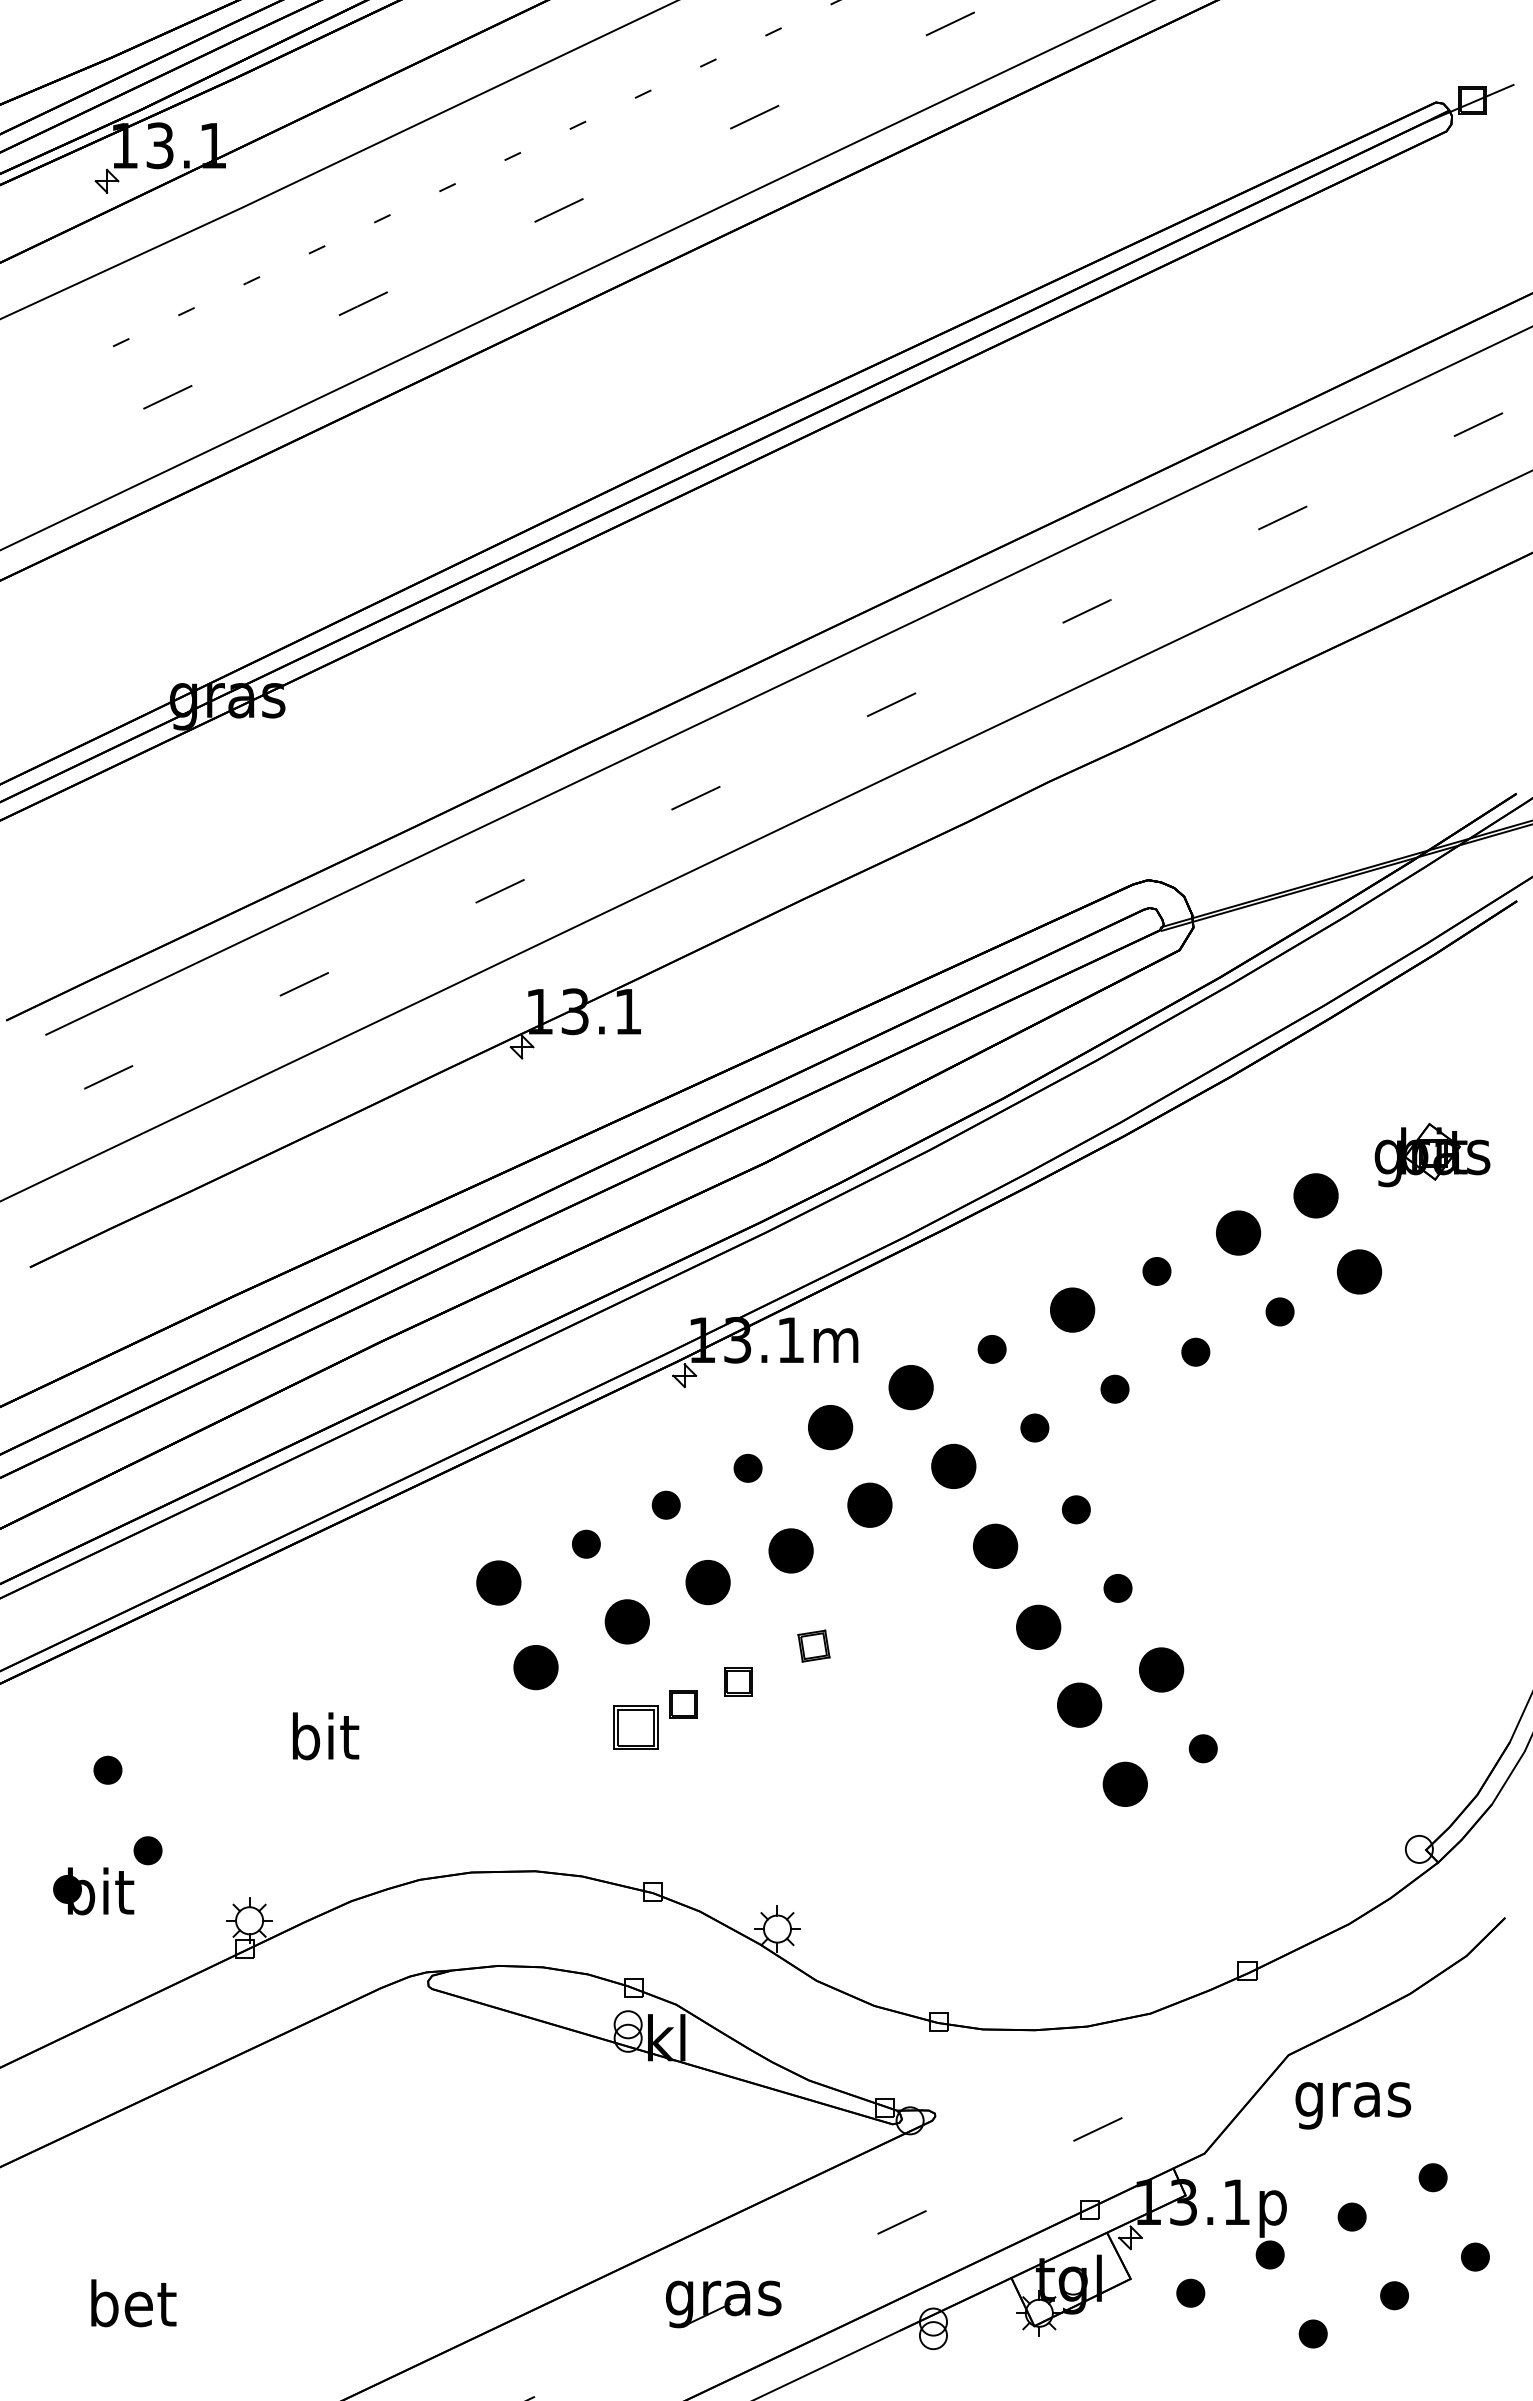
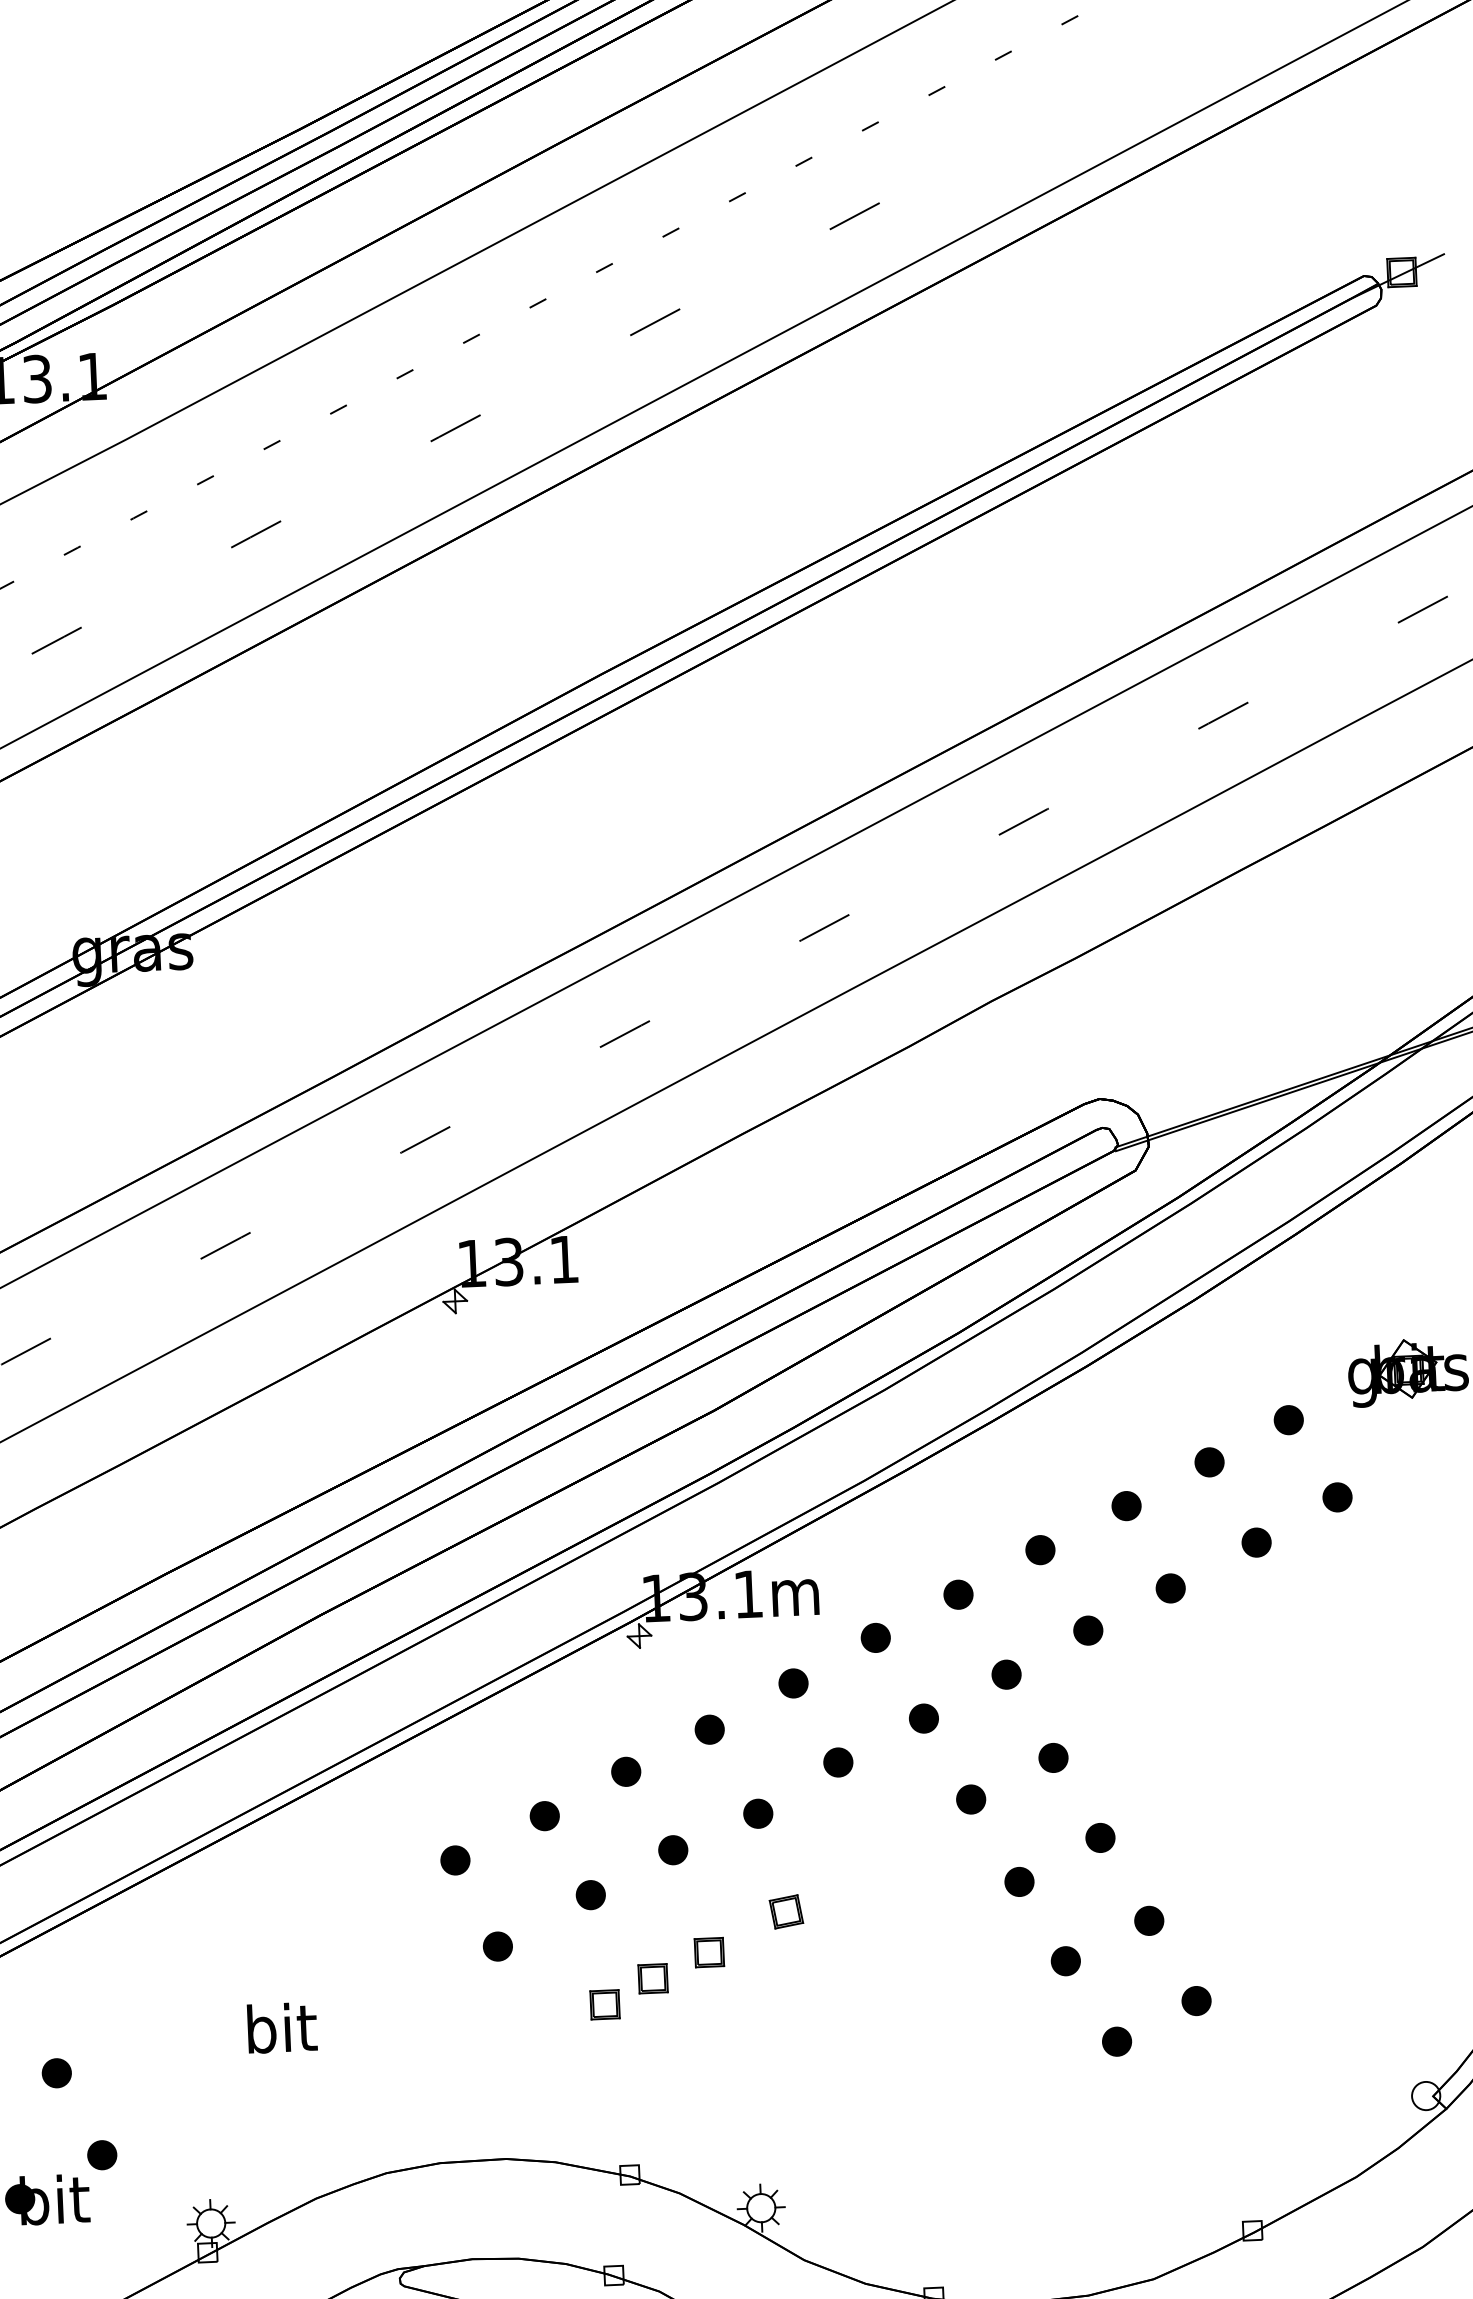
part: (1315, 1195) -> (1288, 1419), size x0.62
part: (1237, 1232) -> (1208, 1461), size x0.62
part: (1359, 1271) -> (1337, 1496), size x0.62
part: (1072, 1309) -> (1040, 1549), size x0.62
part: (910, 1386) -> (875, 1637), size x0.62
part: (829, 1427) -> (792, 1683), size x0.62
part: (953, 1466) -> (923, 1718), size x0.62
part: (869, 1504) -> (837, 1761), size x0.62
part: (995, 1545) -> (970, 1798), size x0.62
part: (790, 1550) -> (757, 1813), size x0.62
part: (707, 1581) -> (672, 1849), size x0.62
part: (498, 1582) -> (455, 1859), size x0.62
part: (626, 1621) -> (590, 1894), size x0.62
part: (1038, 1626) -> (1019, 1881), size x0.62
part: (535, 1666) -> (497, 1945), size x0.62
part: (1160, 1669) -> (1148, 1920), size x0.62
part: (1079, 1704) -> (1065, 1960), size x0.62
part: (636, 1727) -> (605, 2004), size x0.62
part: (1125, 1784) -> (1117, 2041), size x0.62

